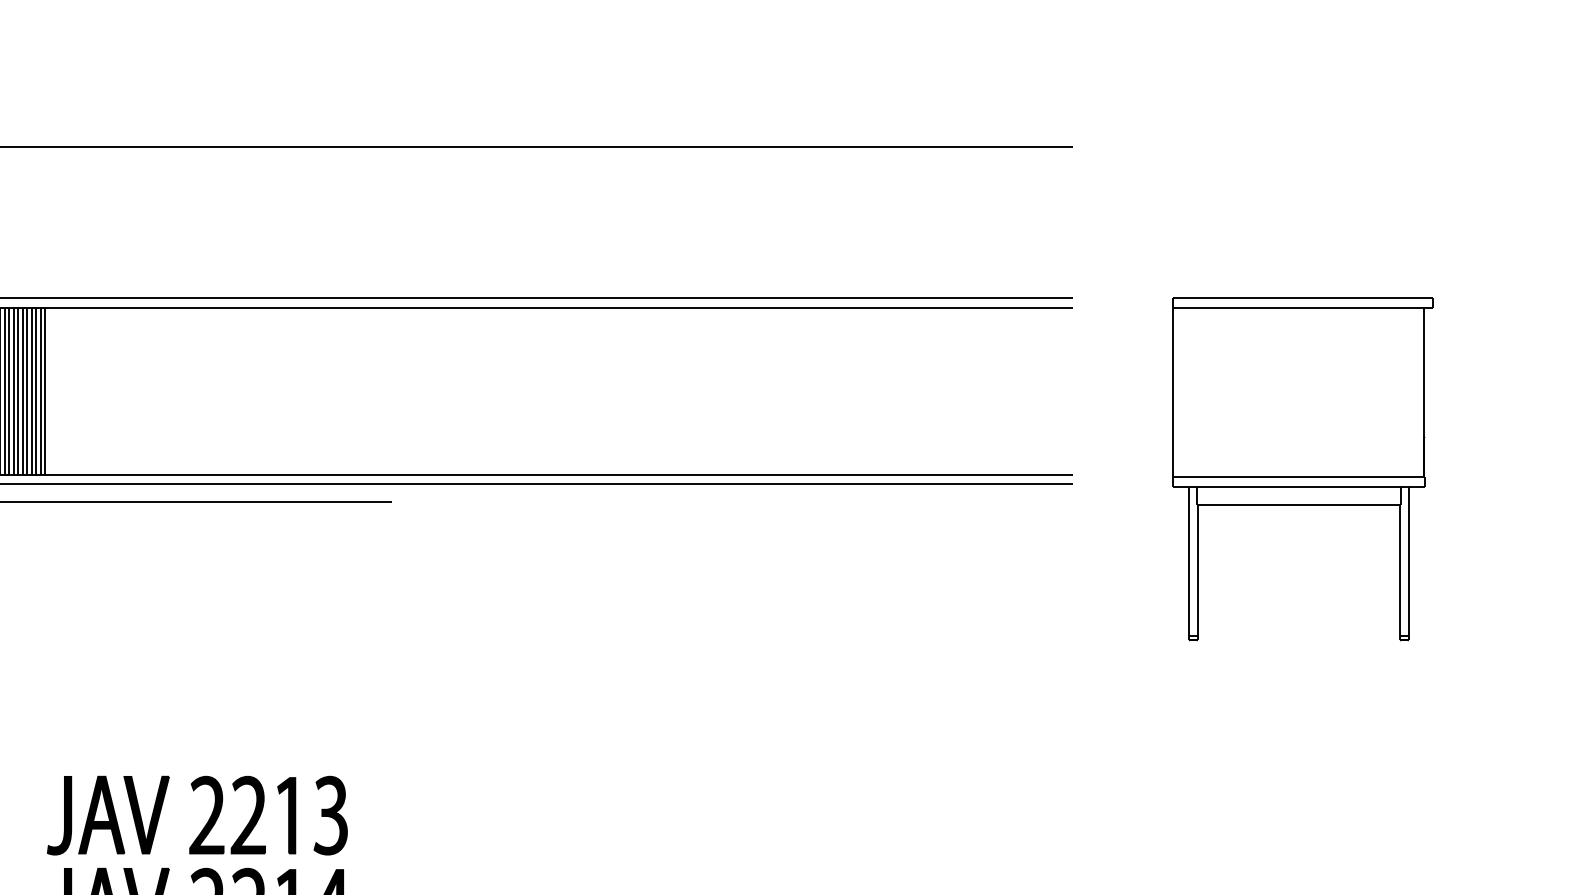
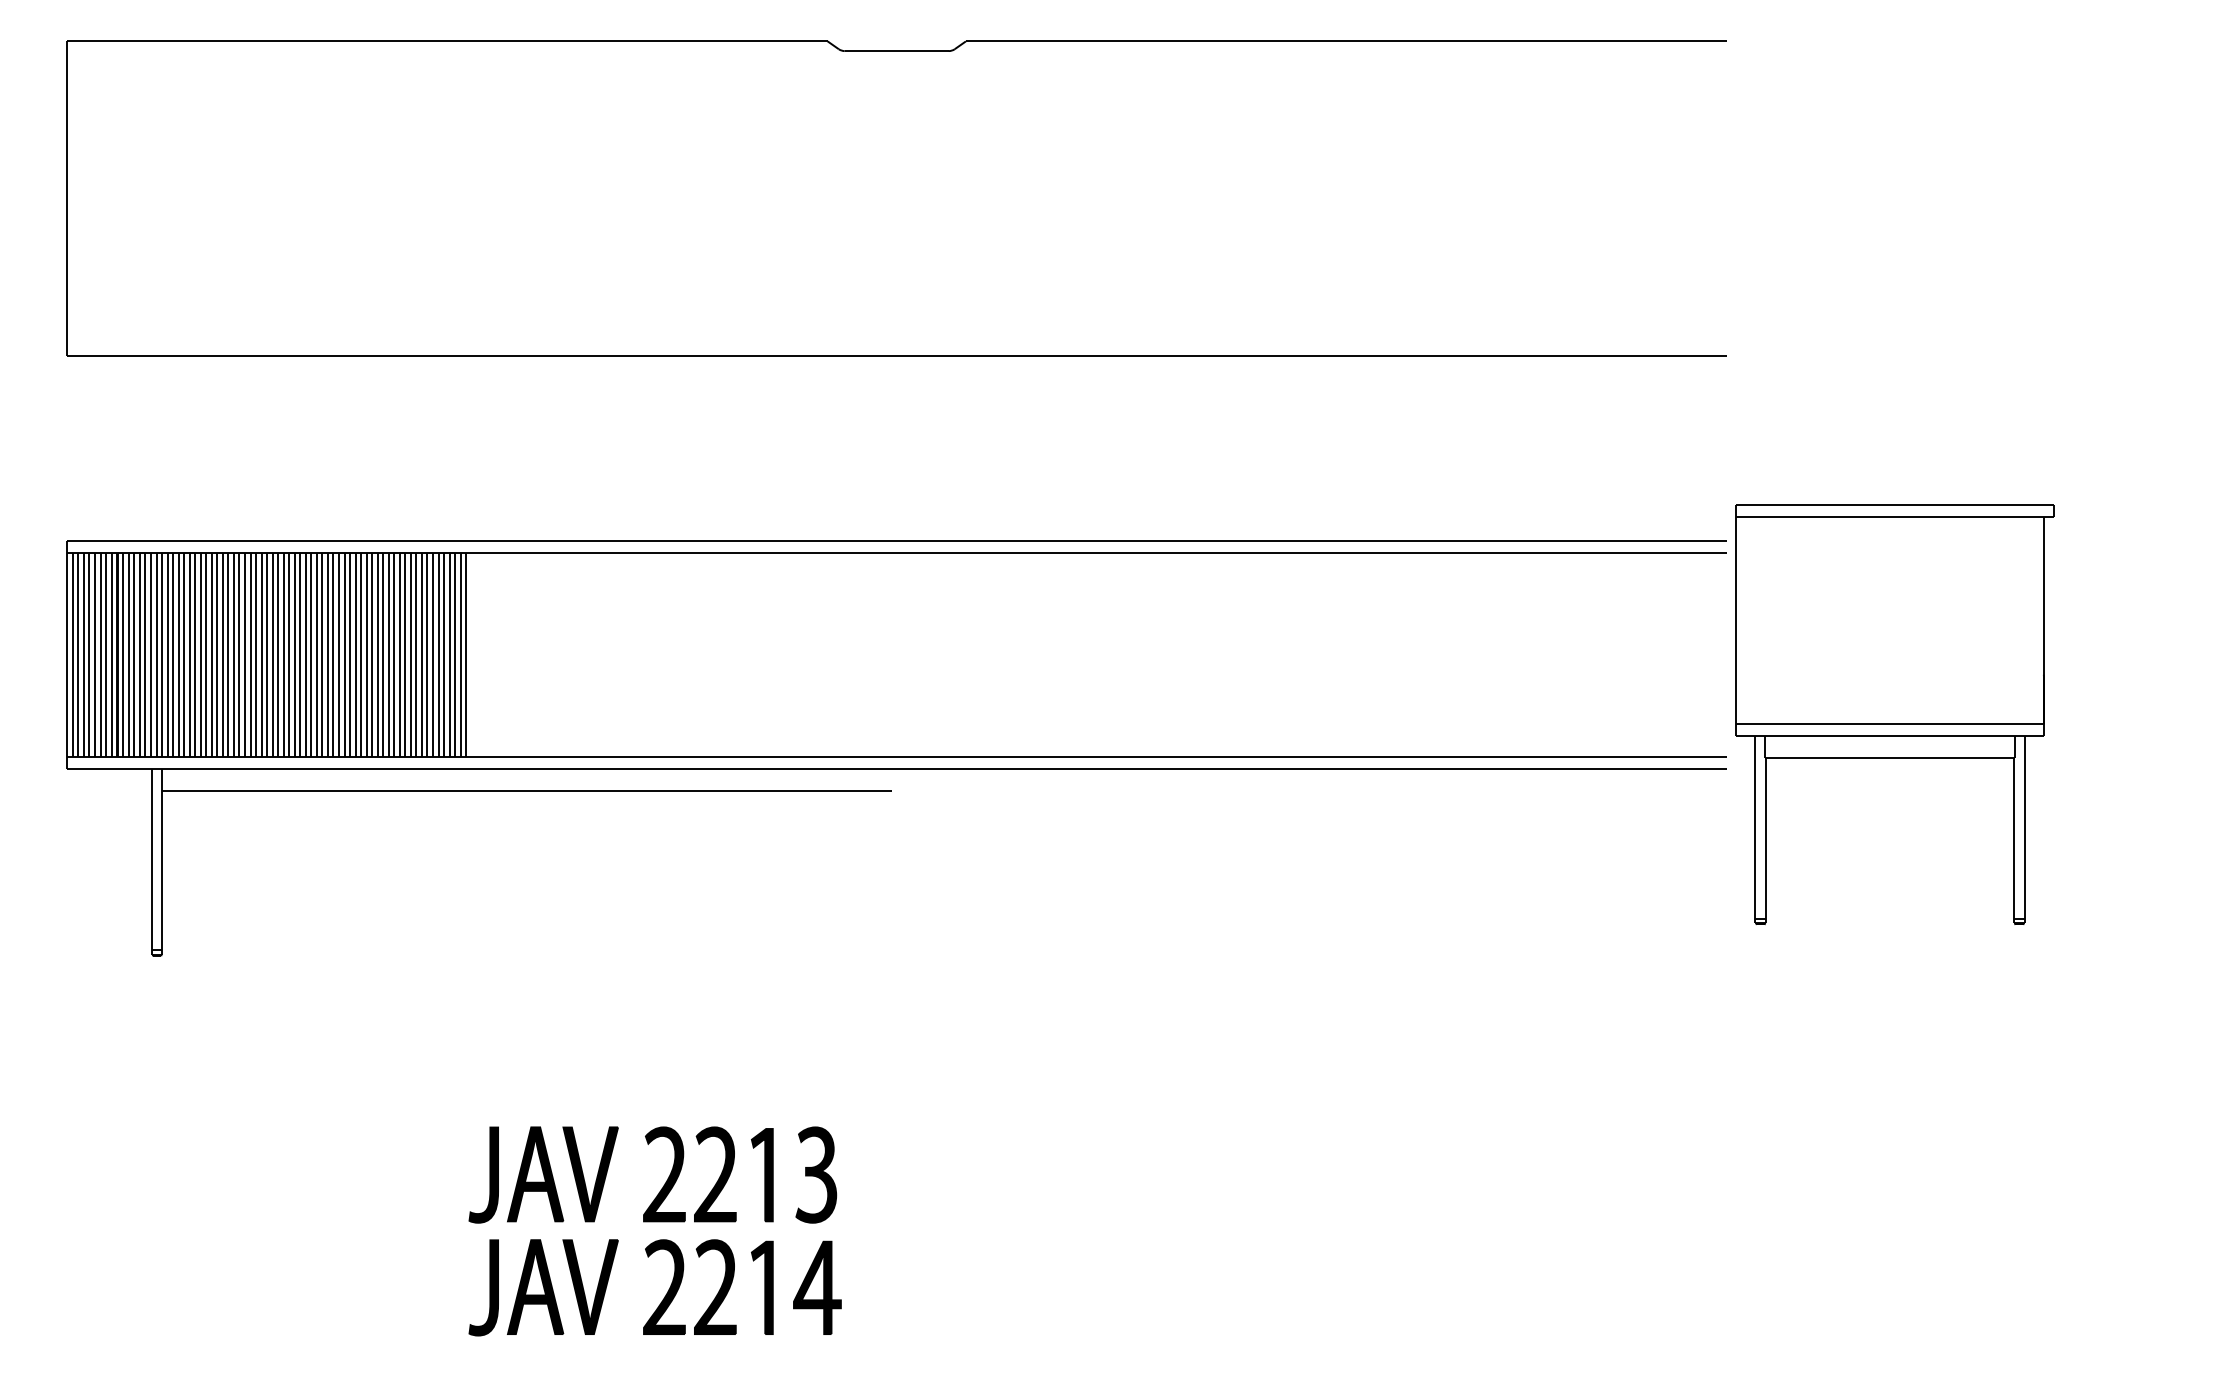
part: (1302, 469) -> (1894, 714), moved

